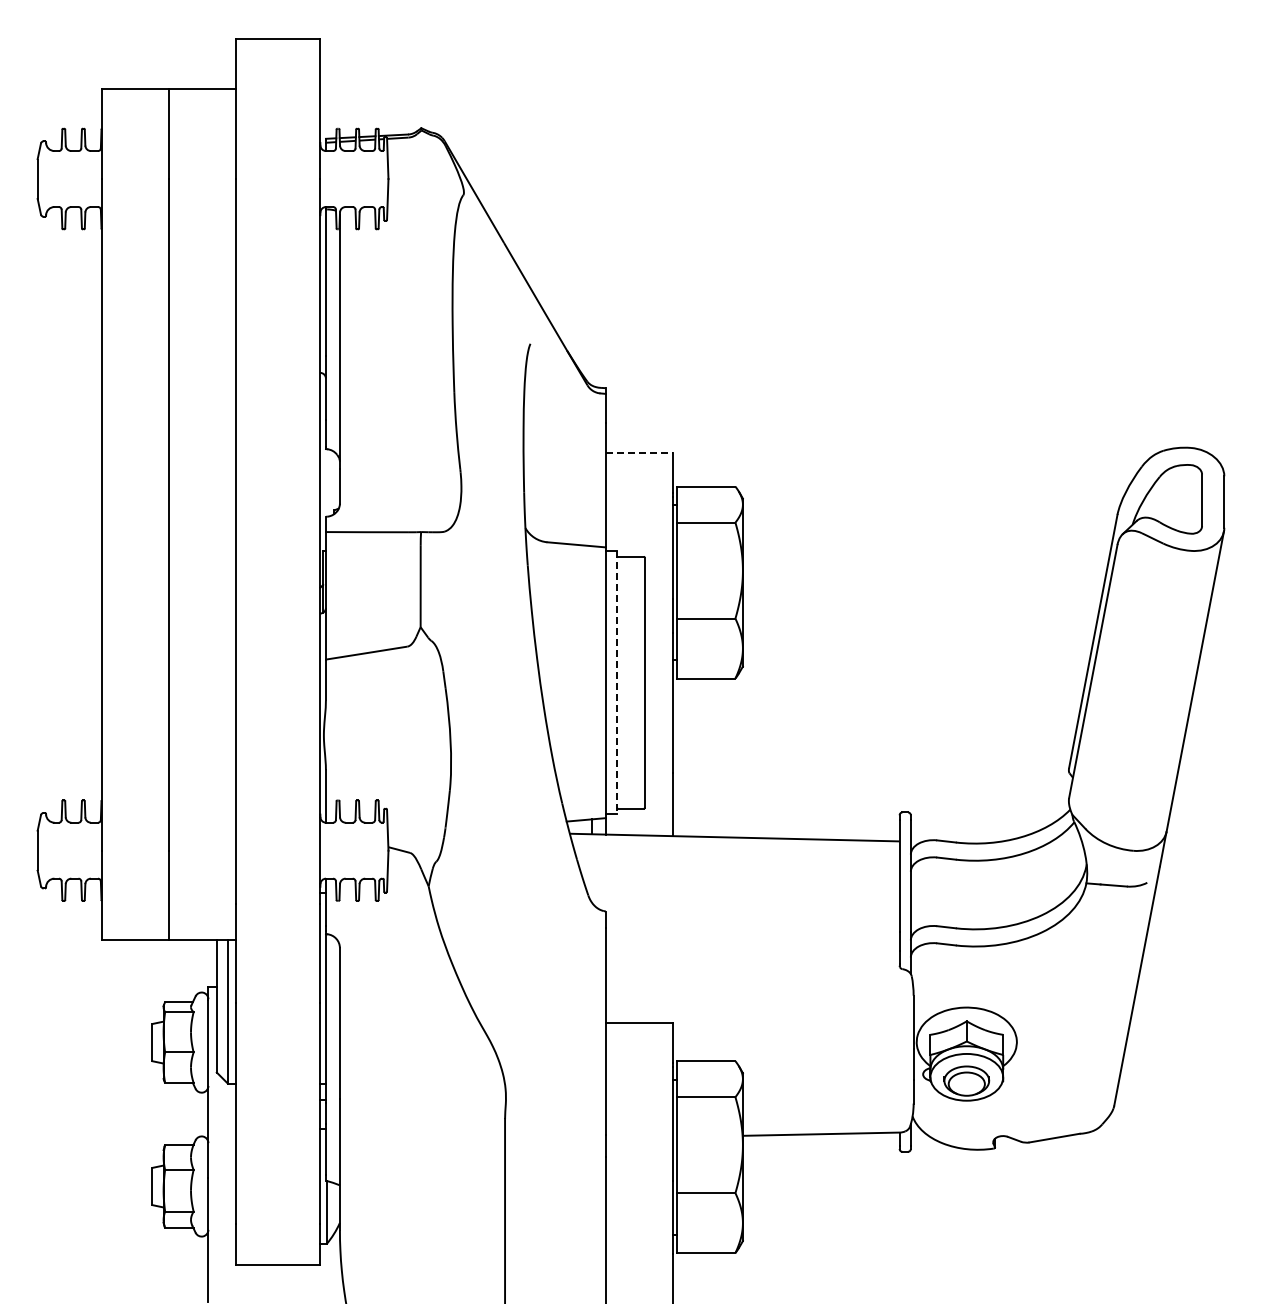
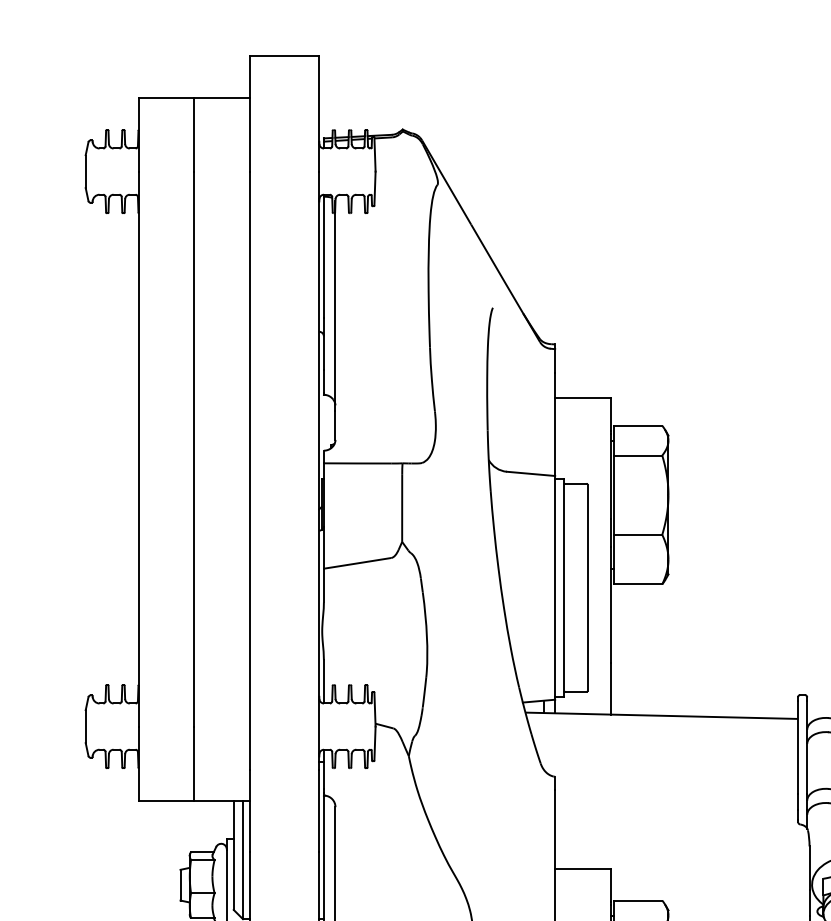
line: (639, 452) -> (583, 397), dashed -> solid
line: (616, 682) -> (564, 587), dashed -> solid

